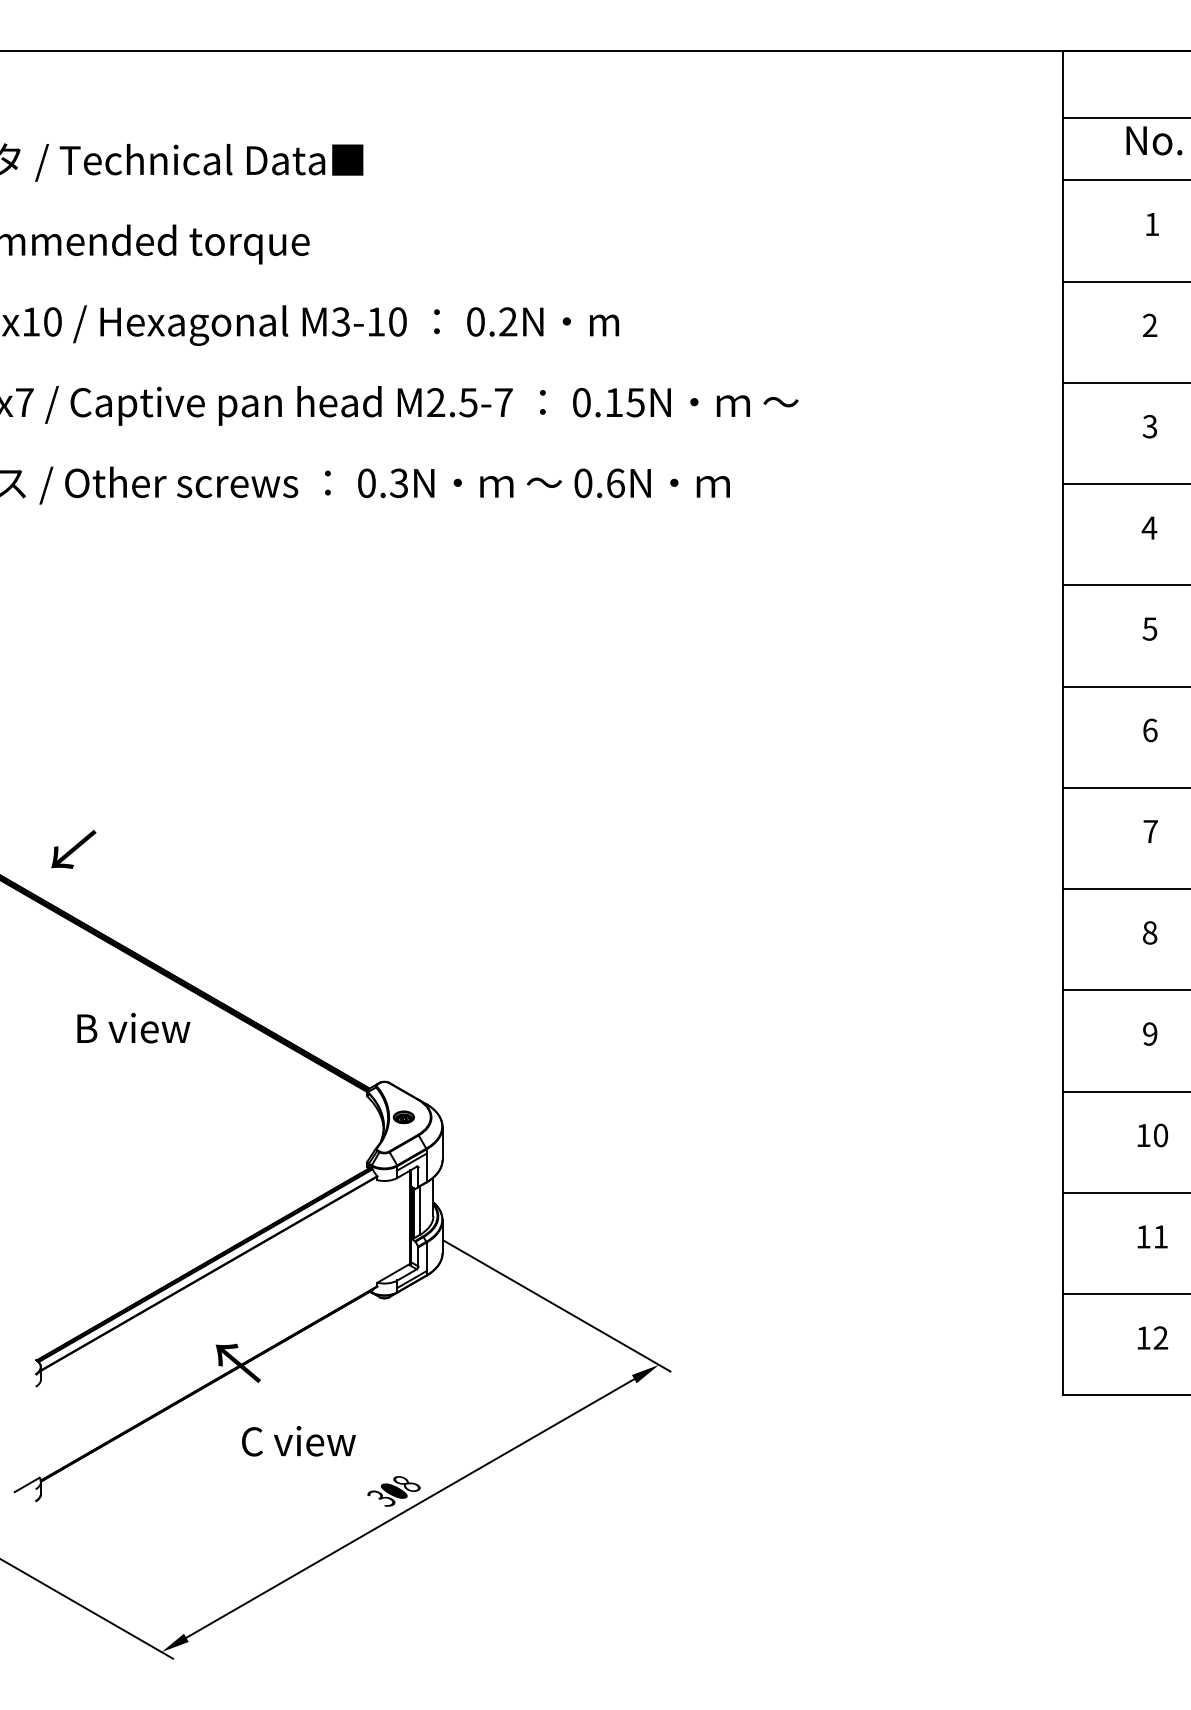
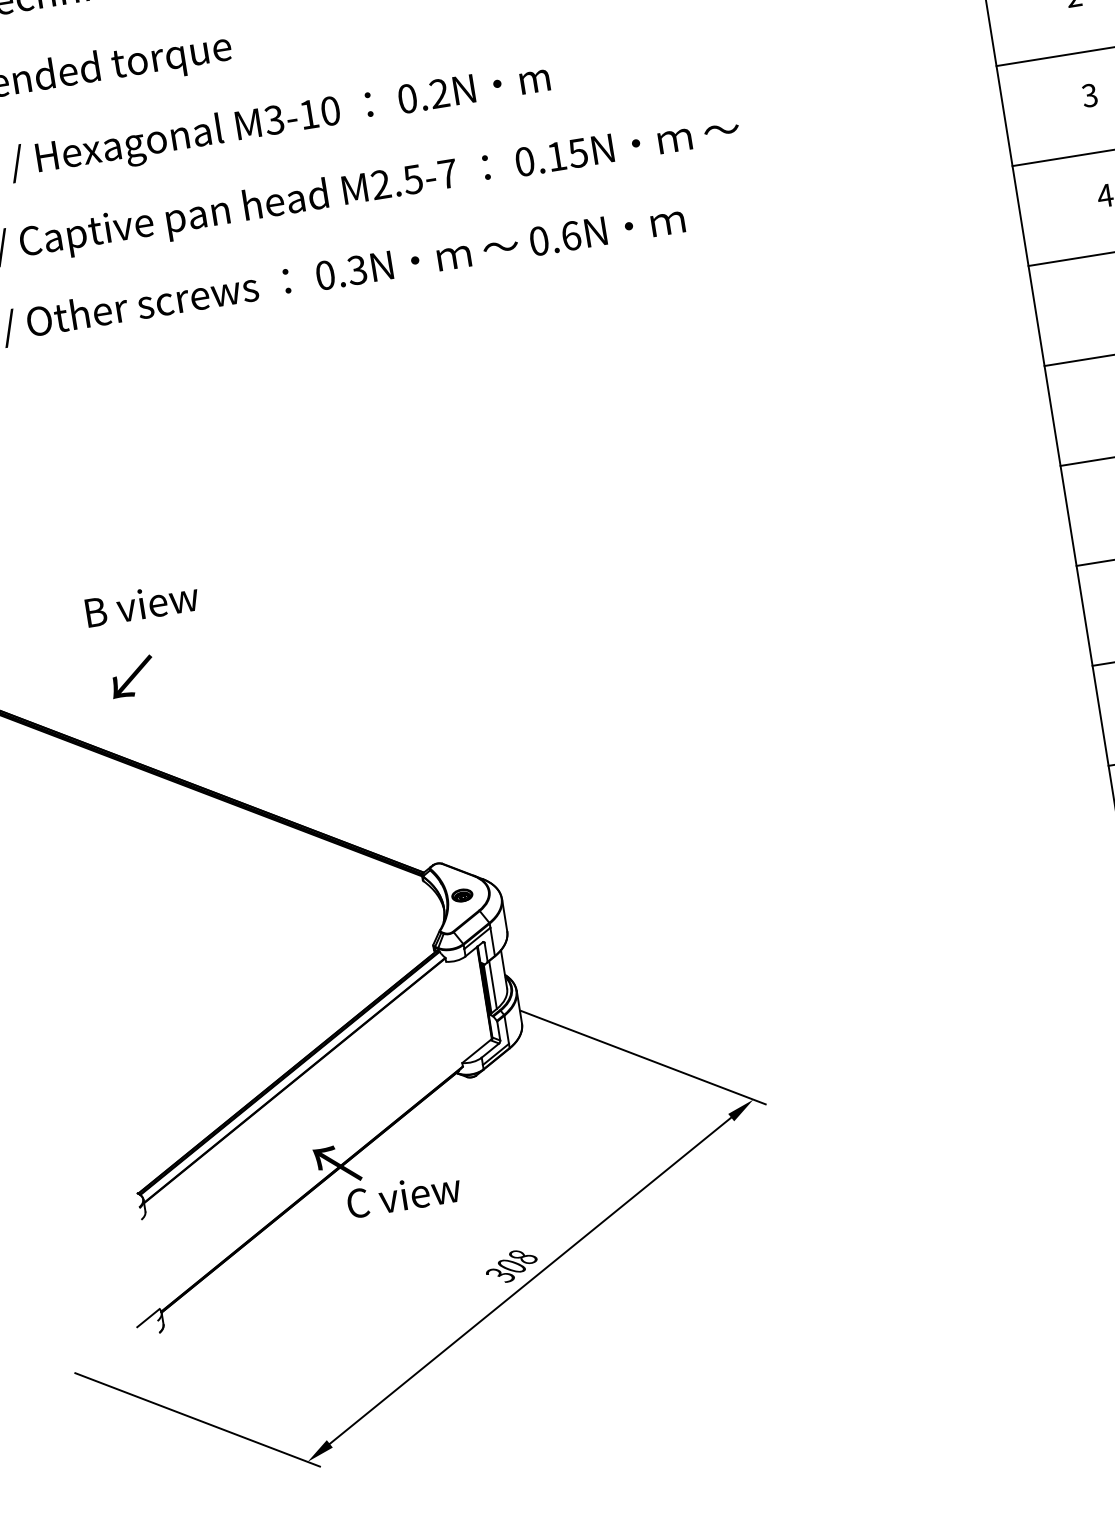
text: (73, 849) -> (132, 677), moved
text: (133, 1027) -> (141, 603), moved
text: (298, 1441) -> (403, 1195), moved

